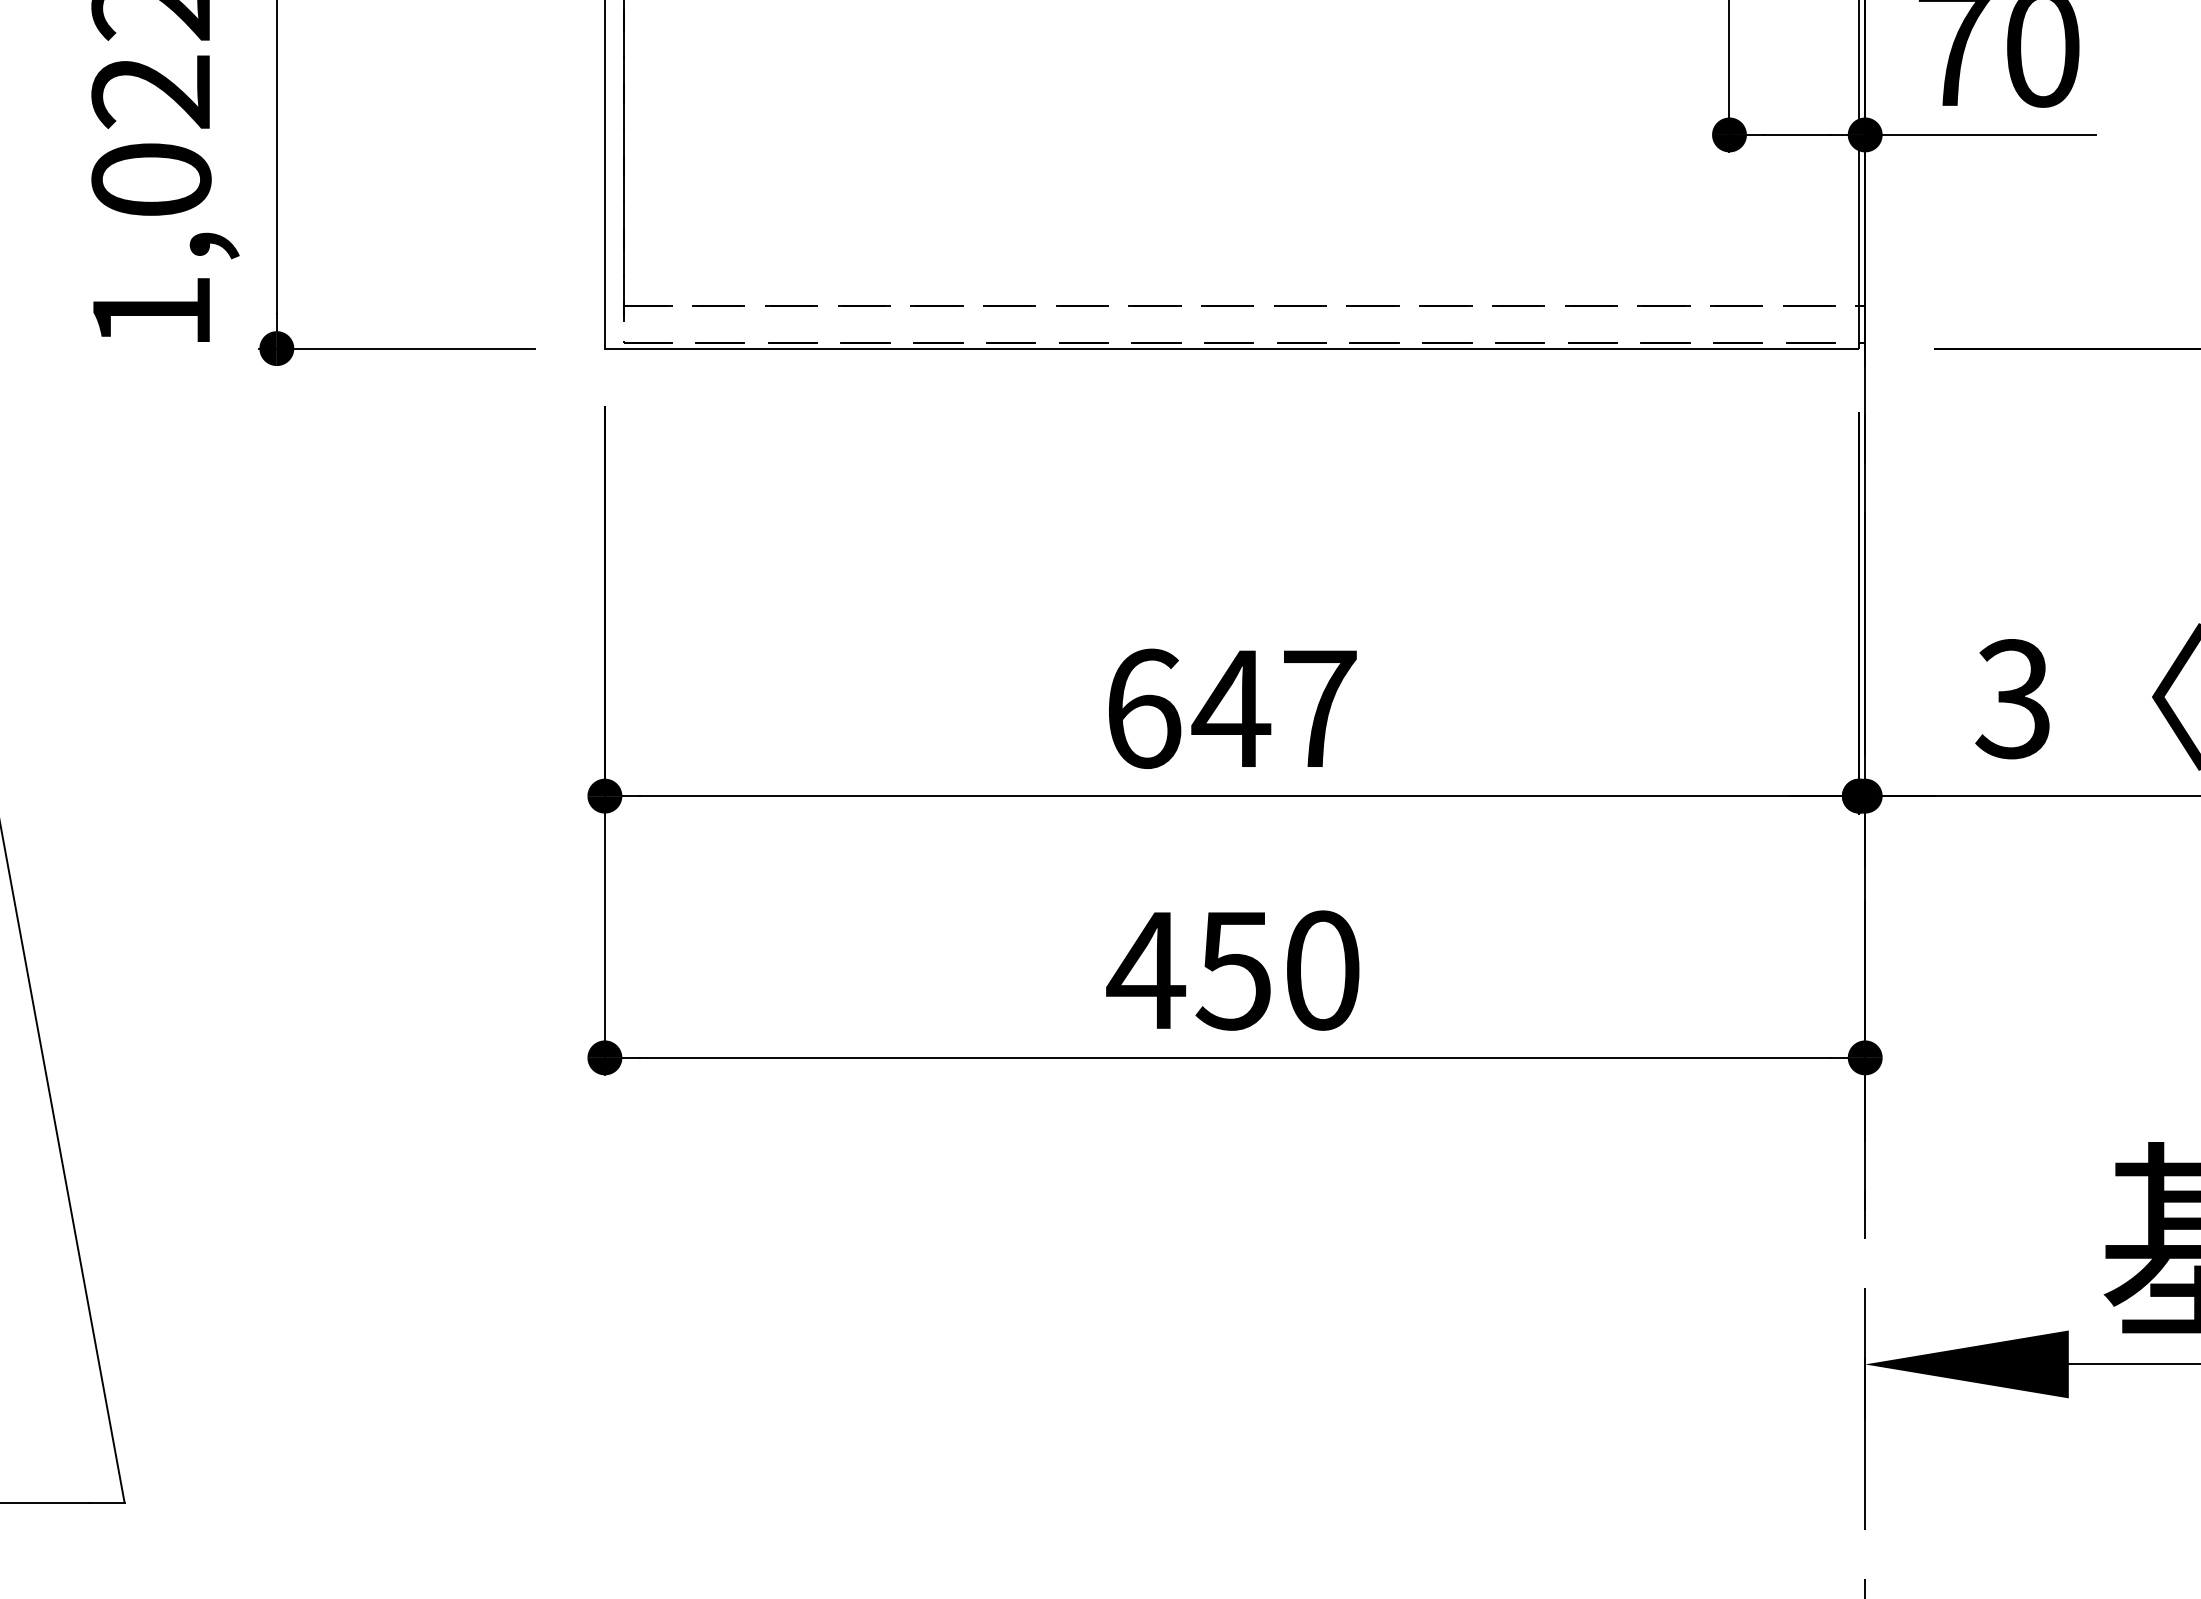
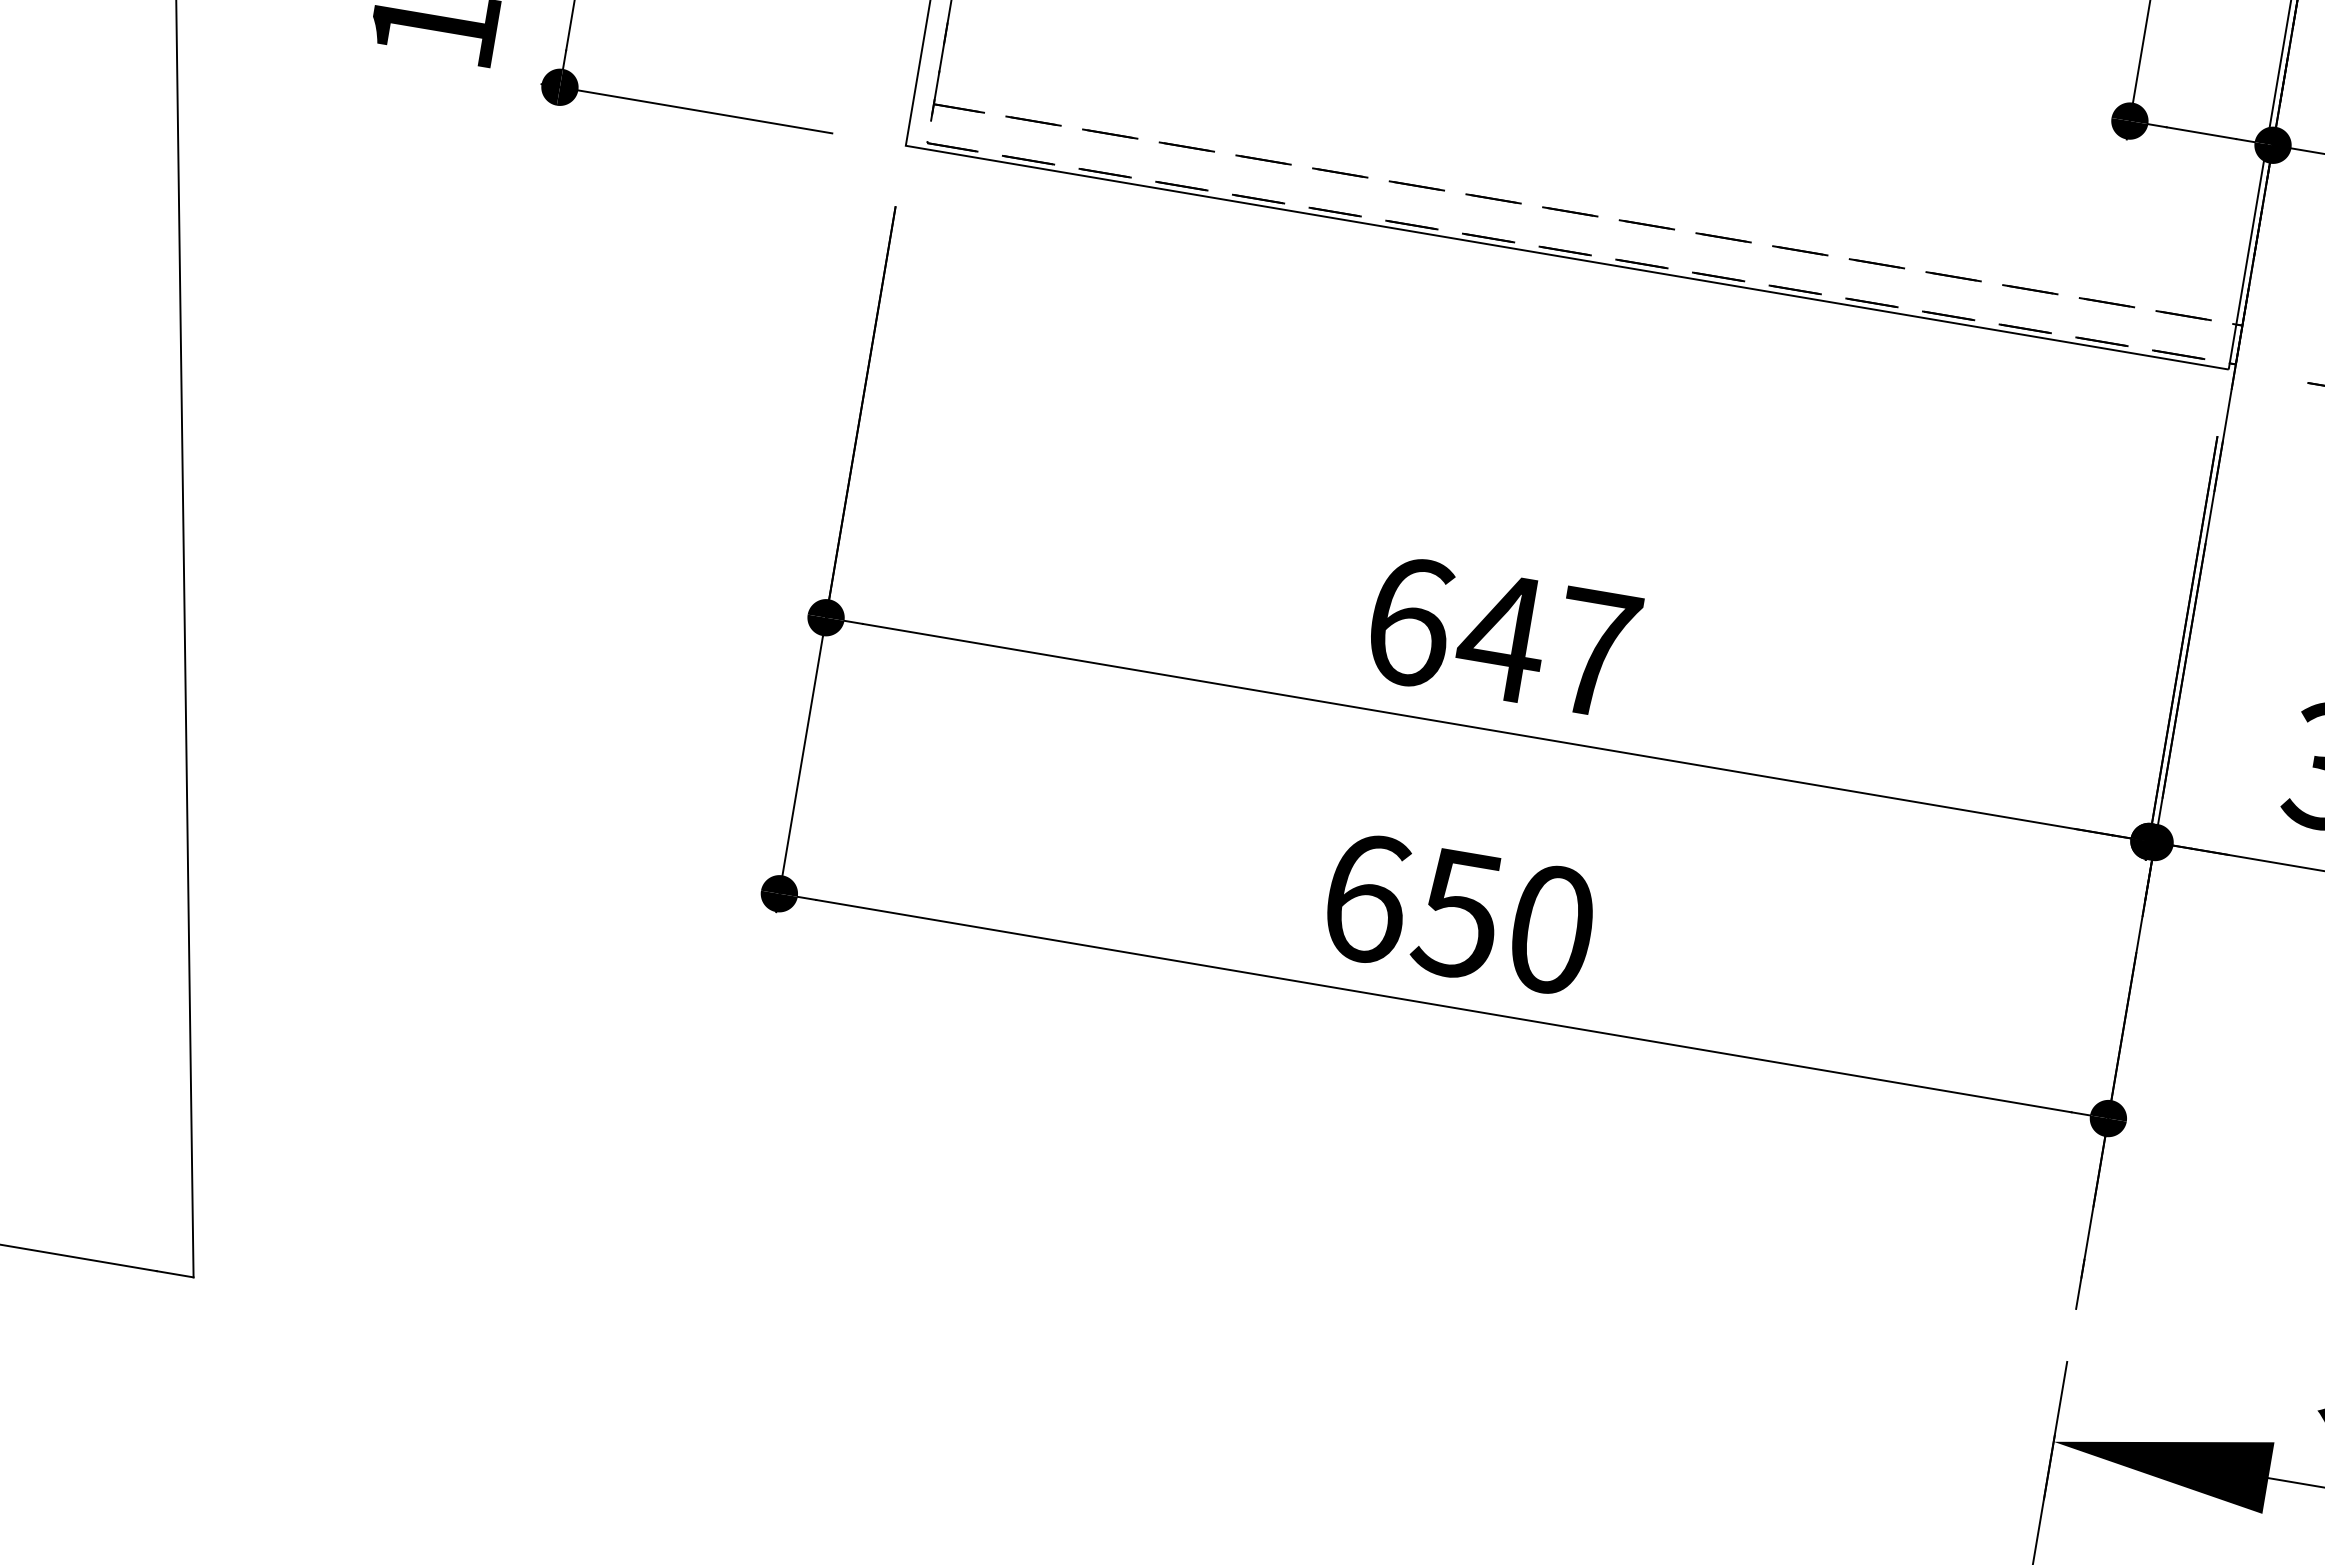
text: (1146, 970) -> (1366, 898), 450 -> 650

